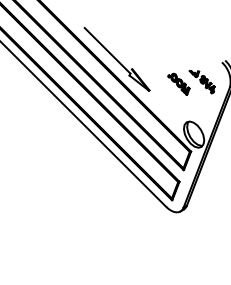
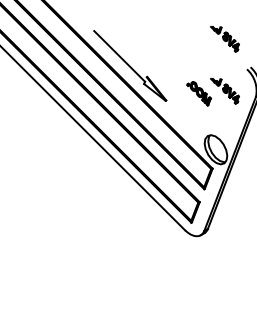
part: (201, 35) -> (224, 39), added

